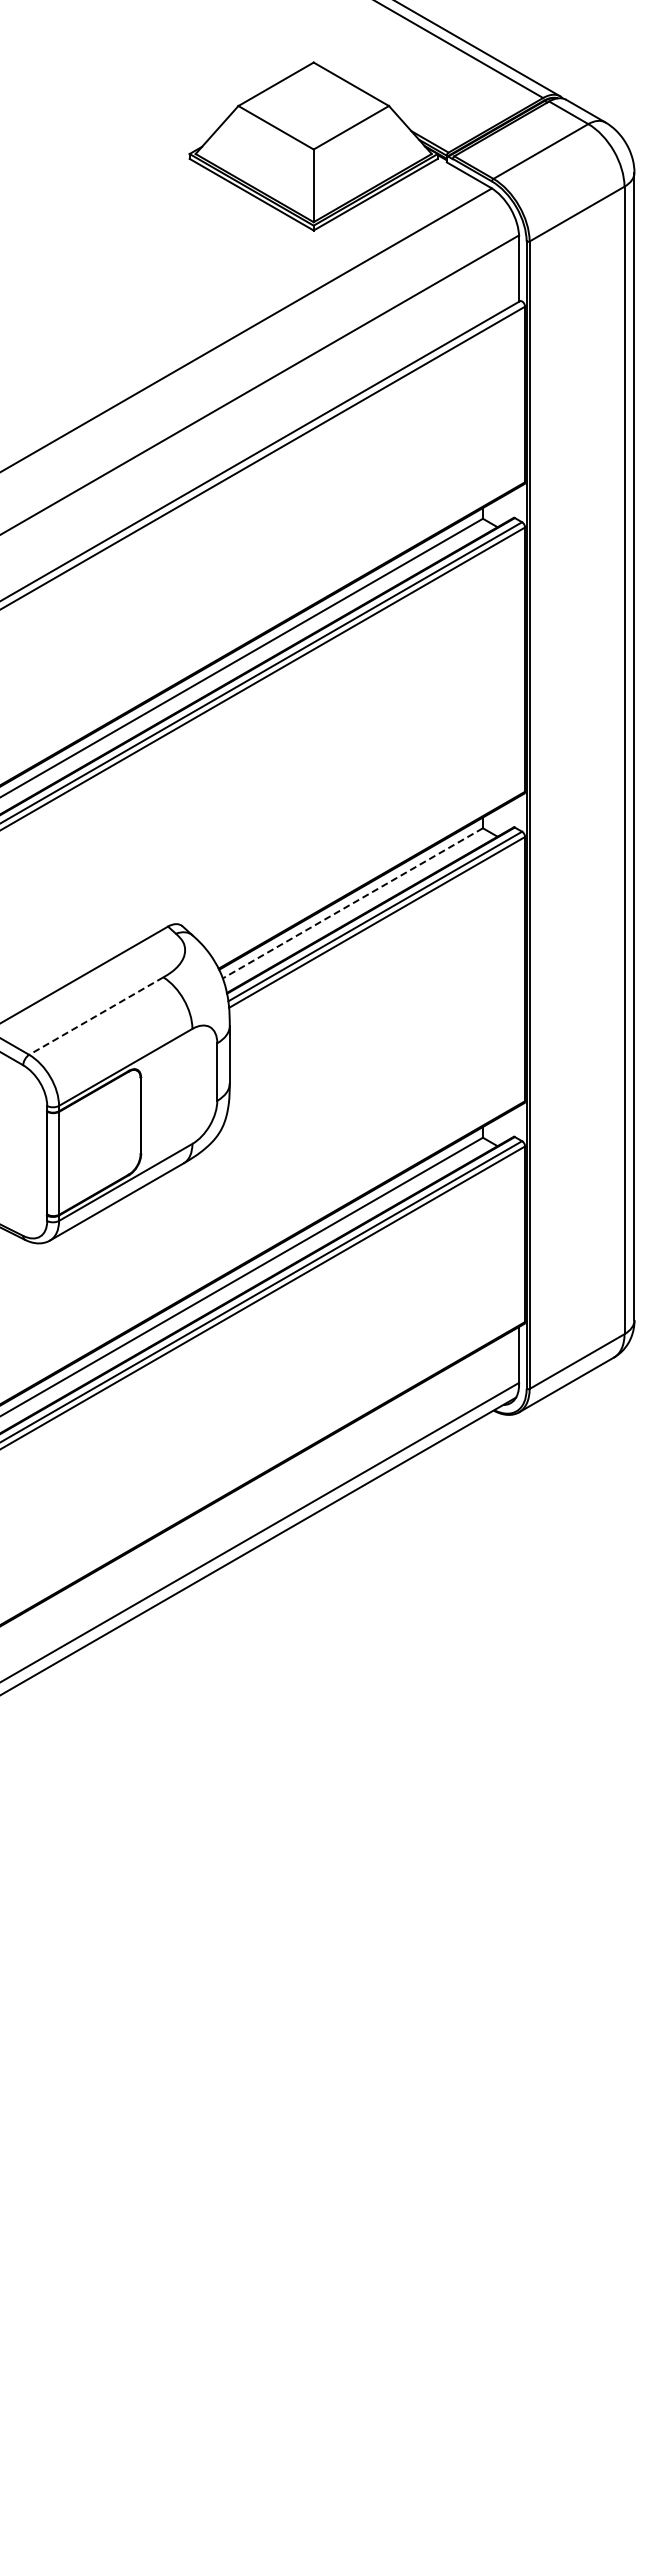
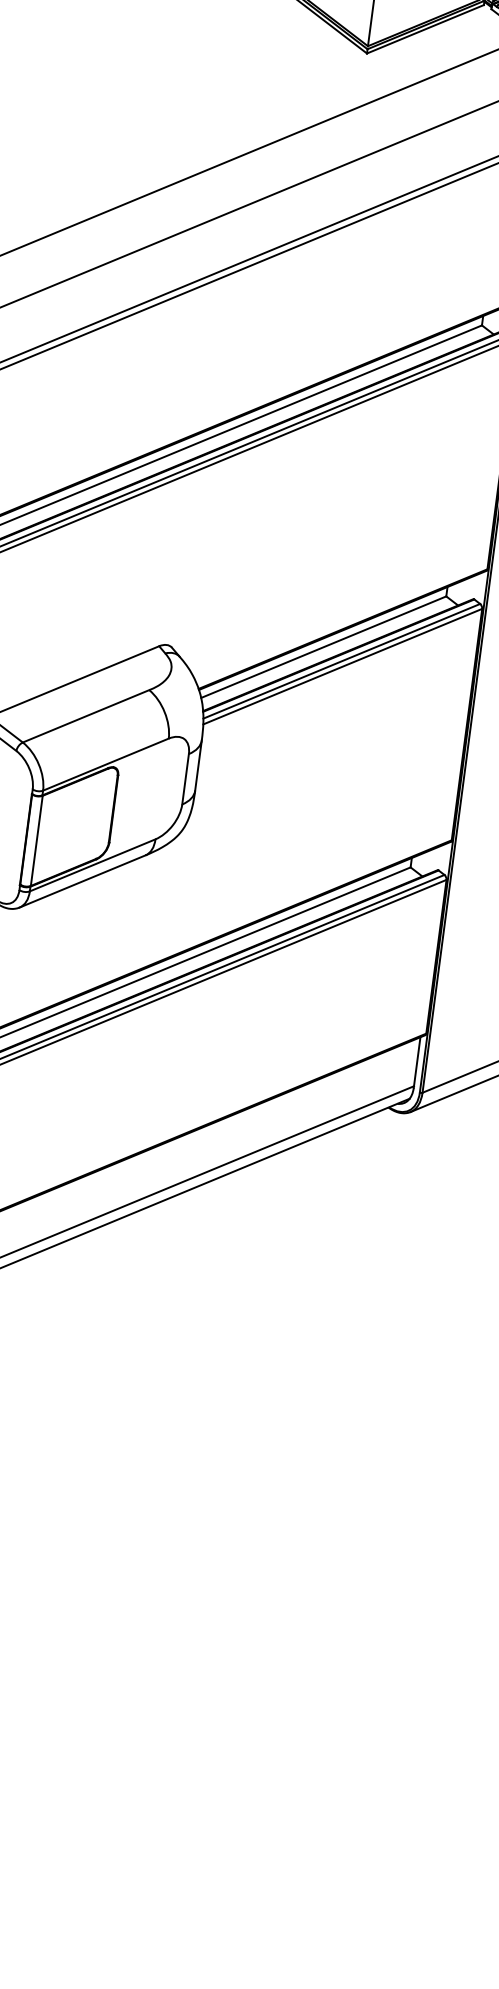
line: (352, 903) -> (323, 647), dashed -> solid
line: (95, 1016) -> (85, 716), dashed -> solid

